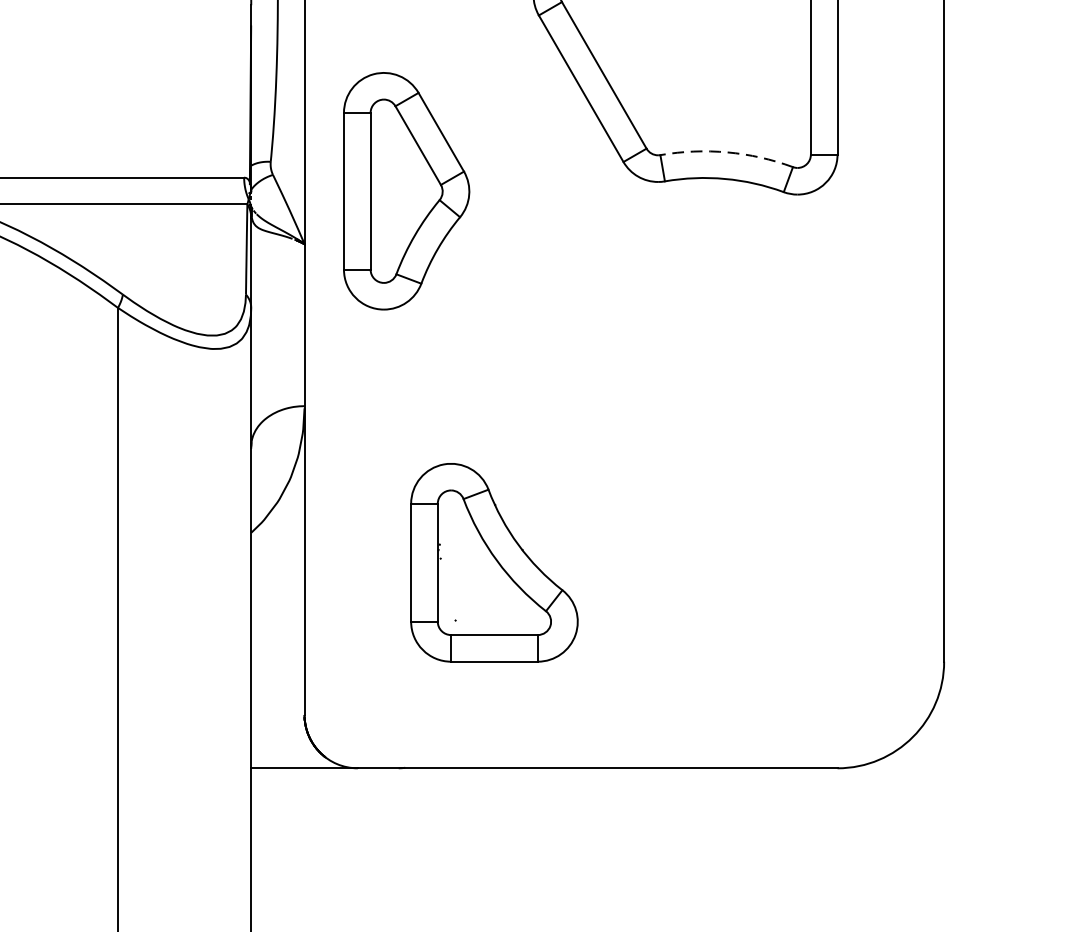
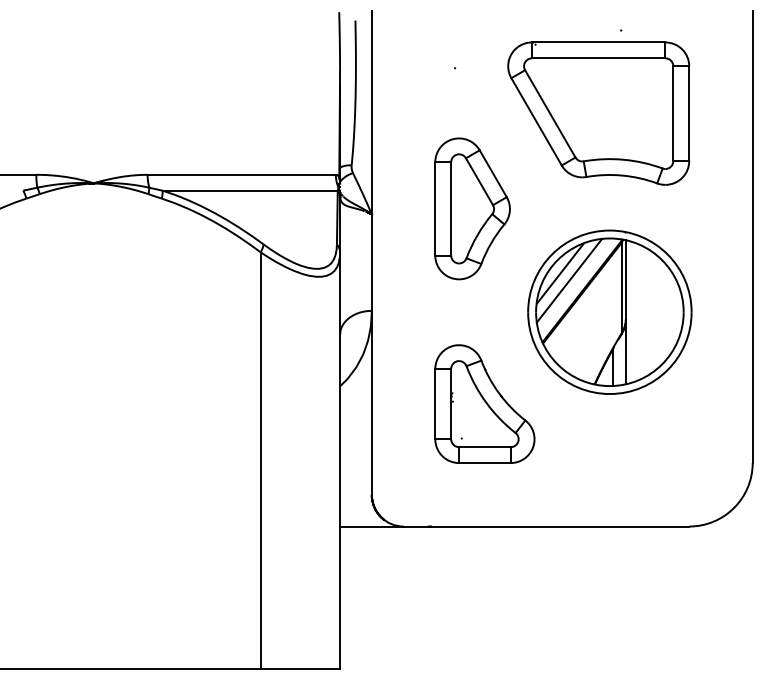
arc: (727, 151) -> (623, 159), dashed -> solid
part: (406, 190) -> (472, 208), moved
part: (703, 407) -> (609, 311), added

